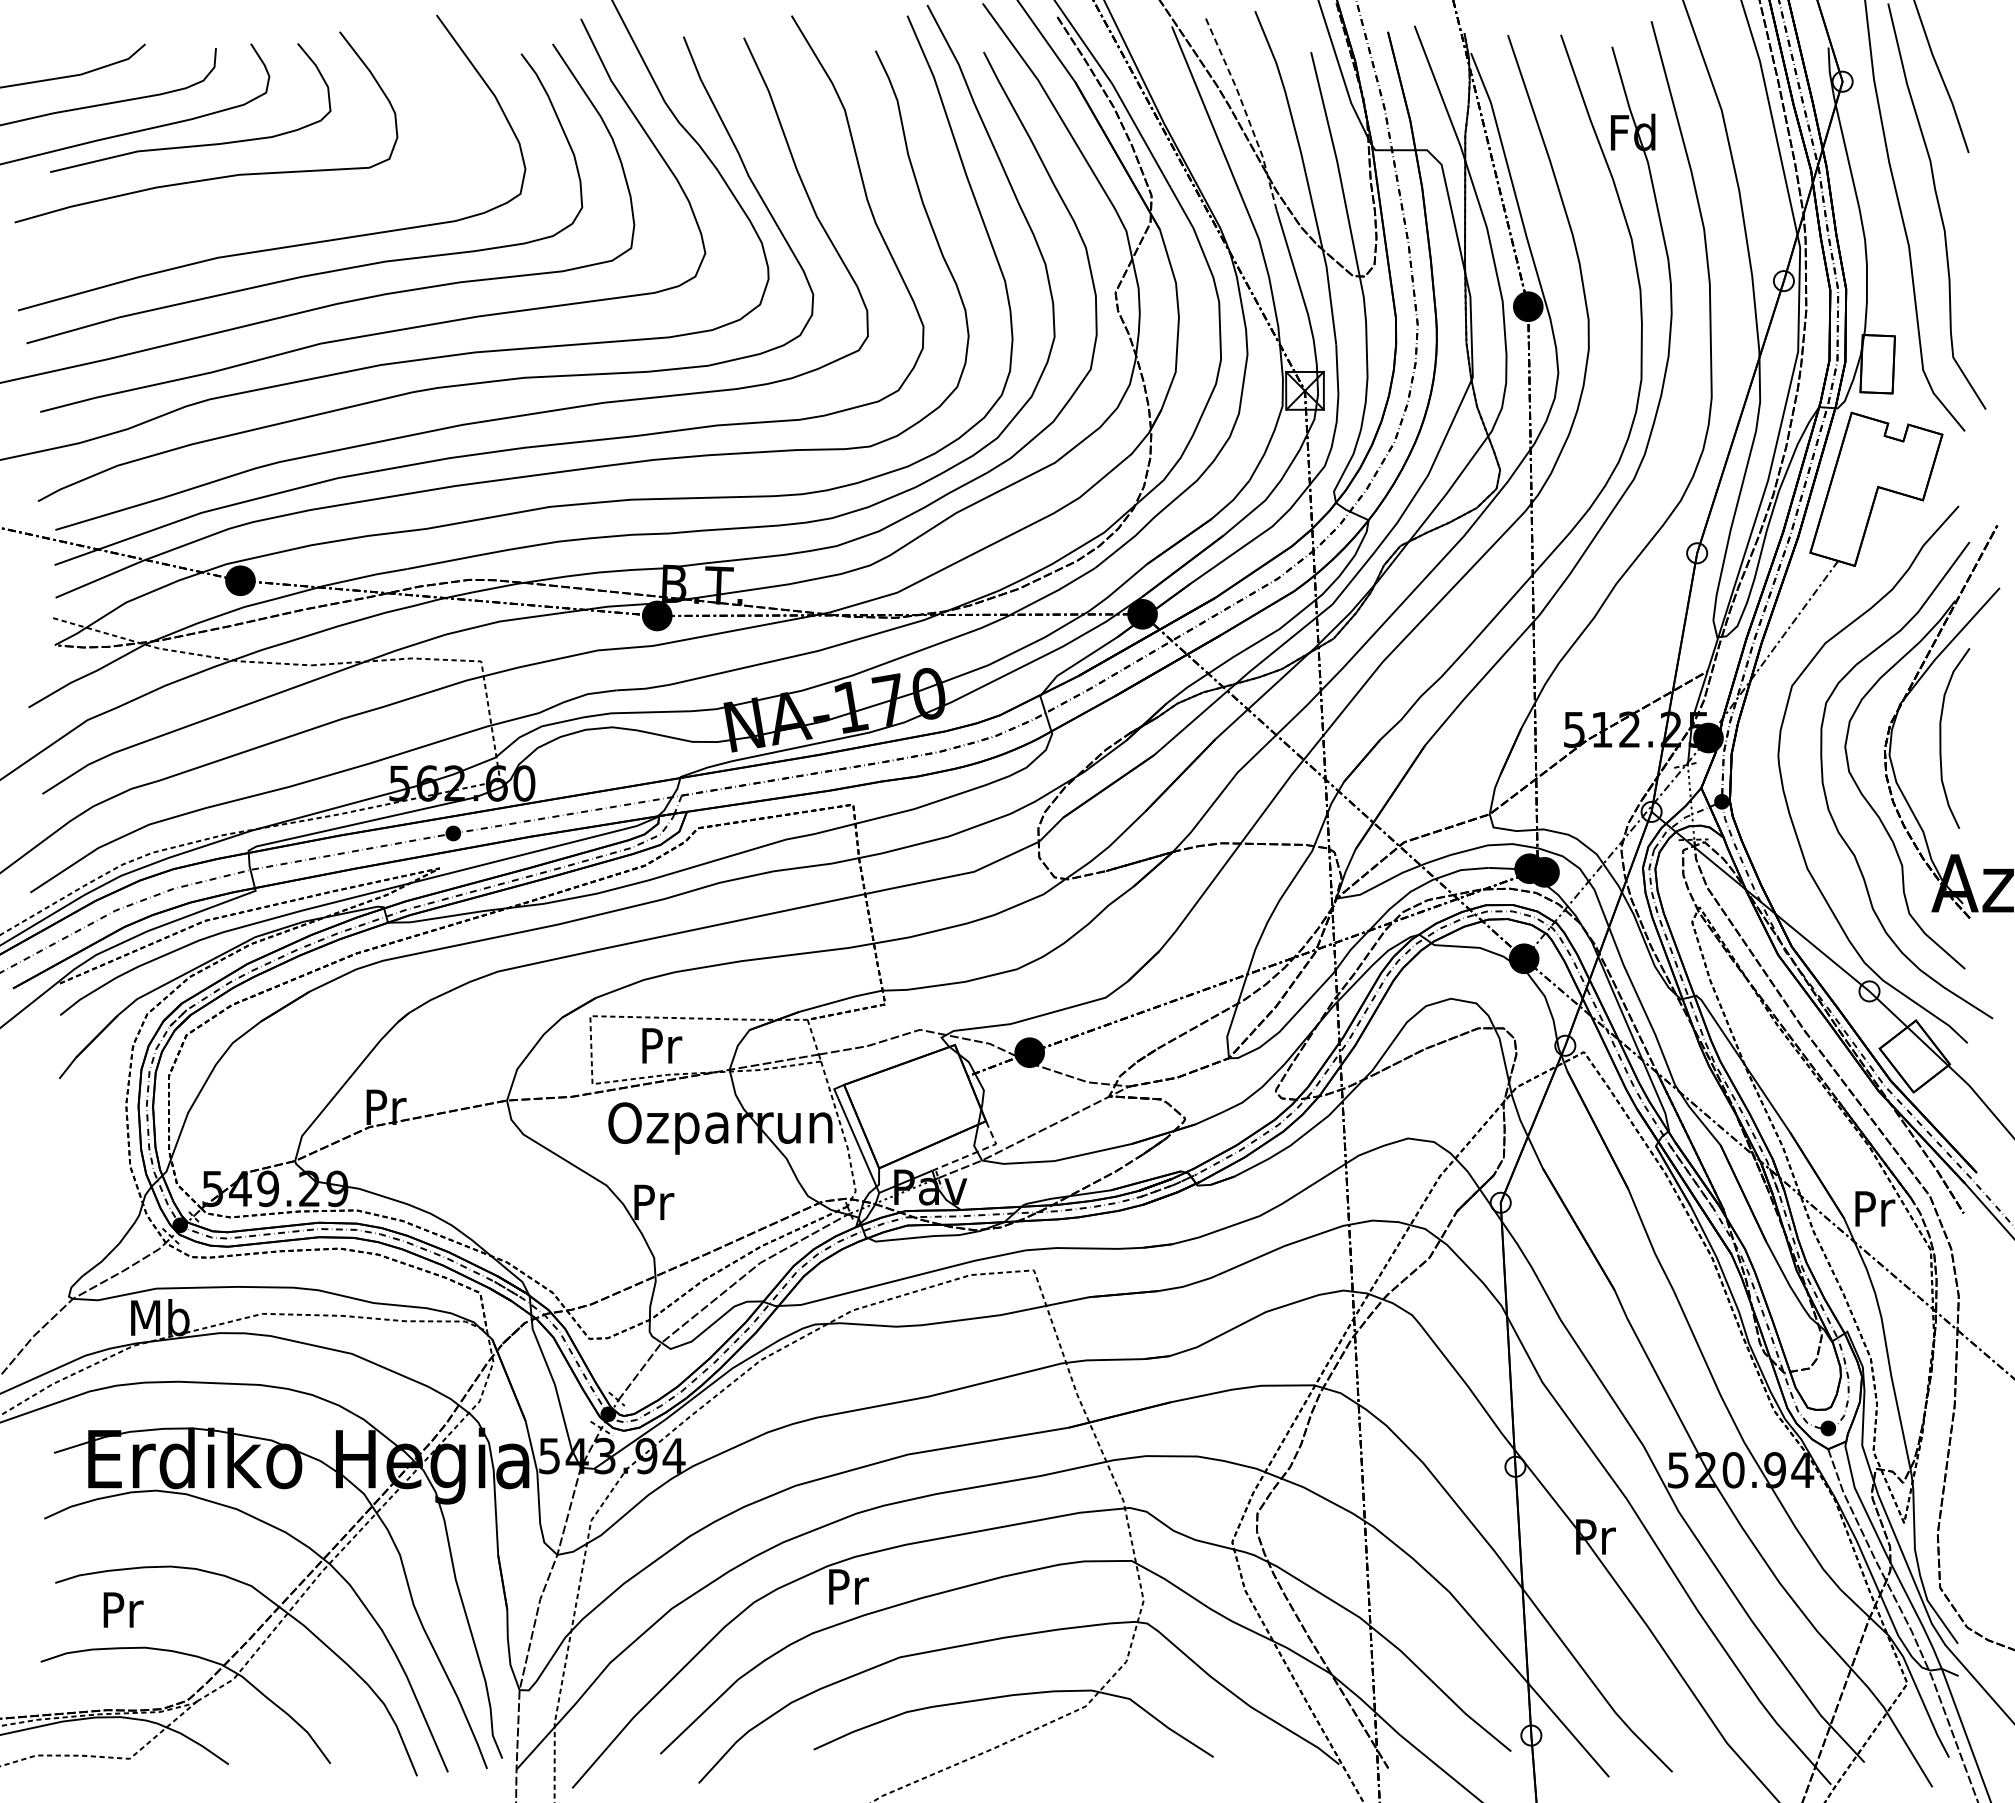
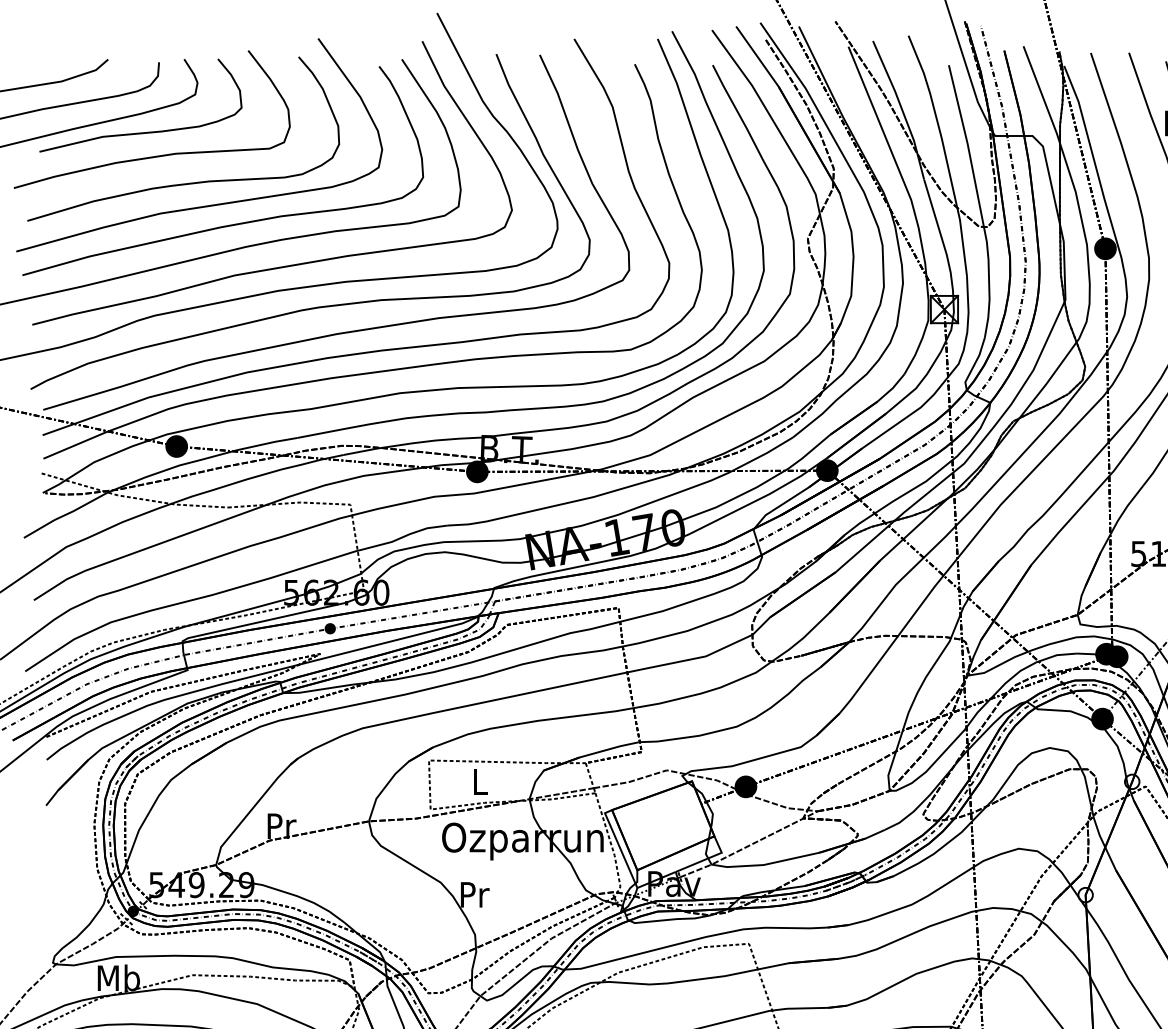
line: (1245, 112) -> (901, 108), dashed -> solid
curve: (255, 215) -> (187, 183), added
text: (662, 1045) -> (481, 781), Pr -> L
line: (976, 1152) -> (707, 858), dashed -> solid

